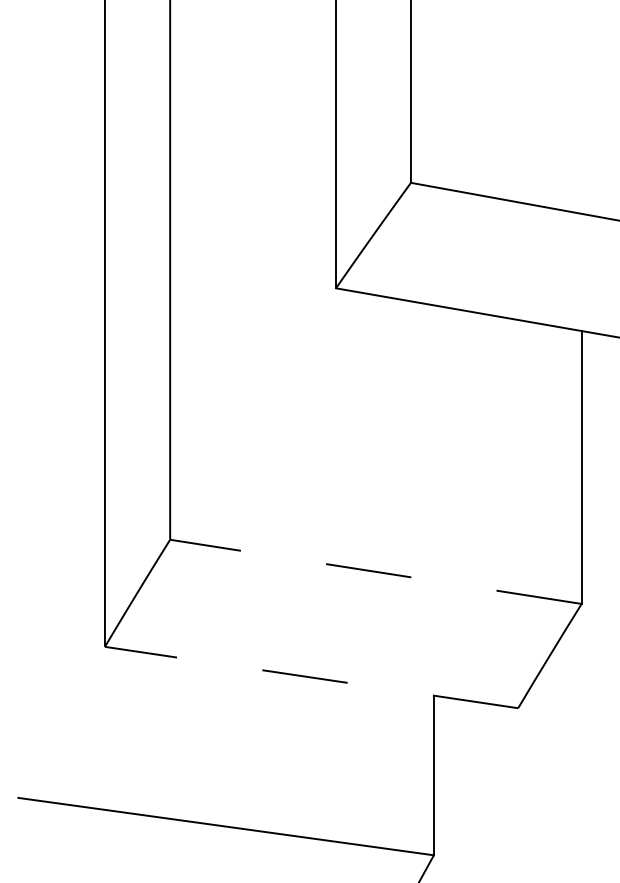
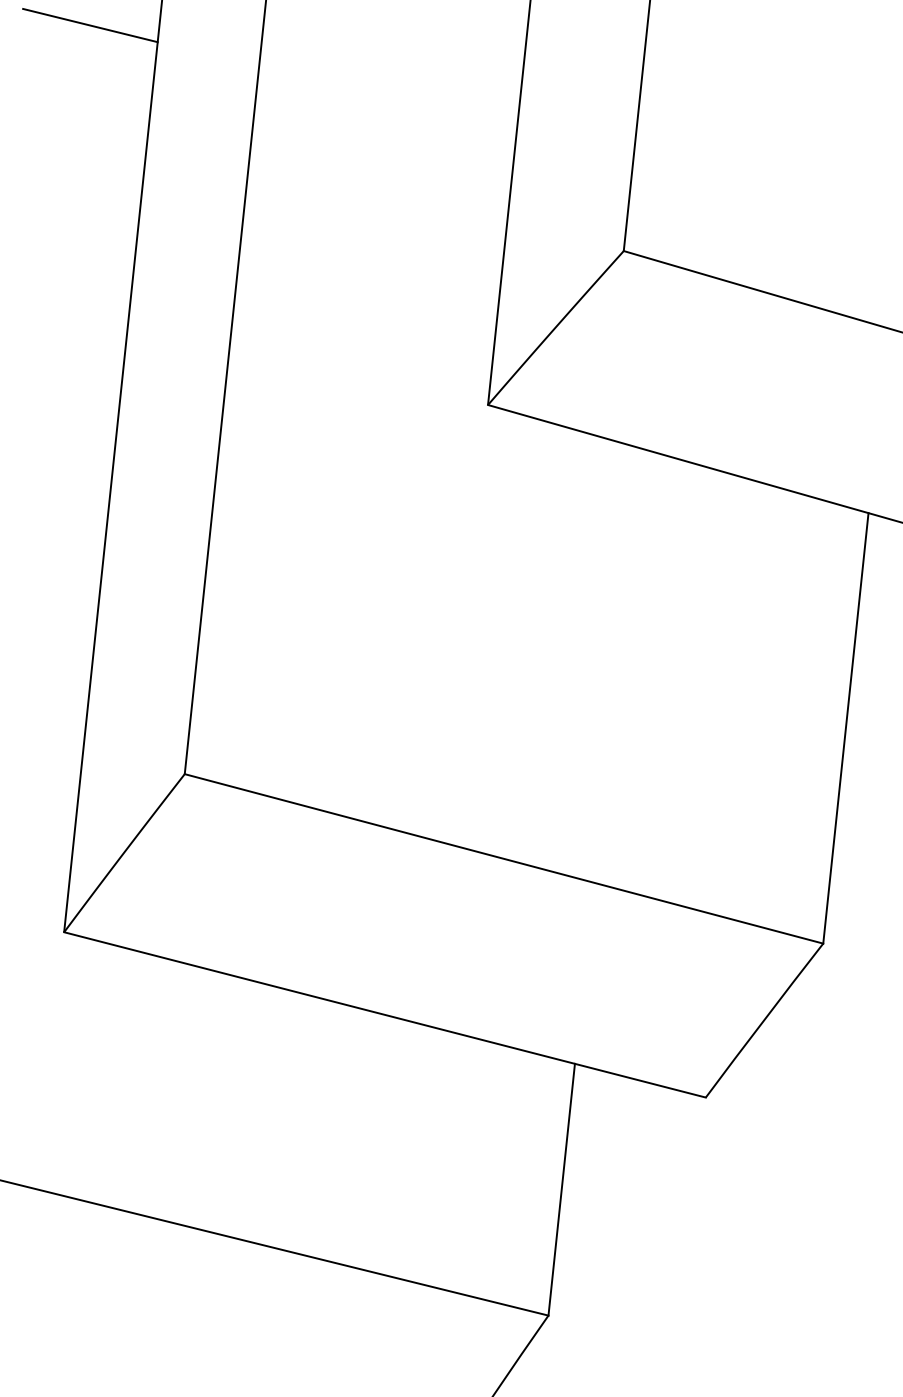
line: (61, 76) -> (90, 25), added
line: (375, 571) -> (503, 858), dashed -> solid
line: (311, 677) -> (384, 1014), dashed -> solid

